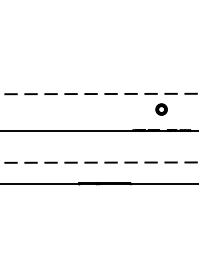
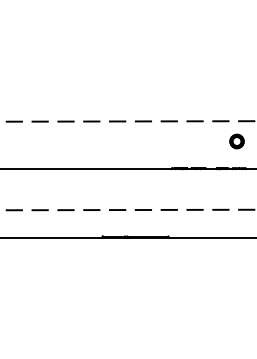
part: (161, 109) -> (236, 141), moved

